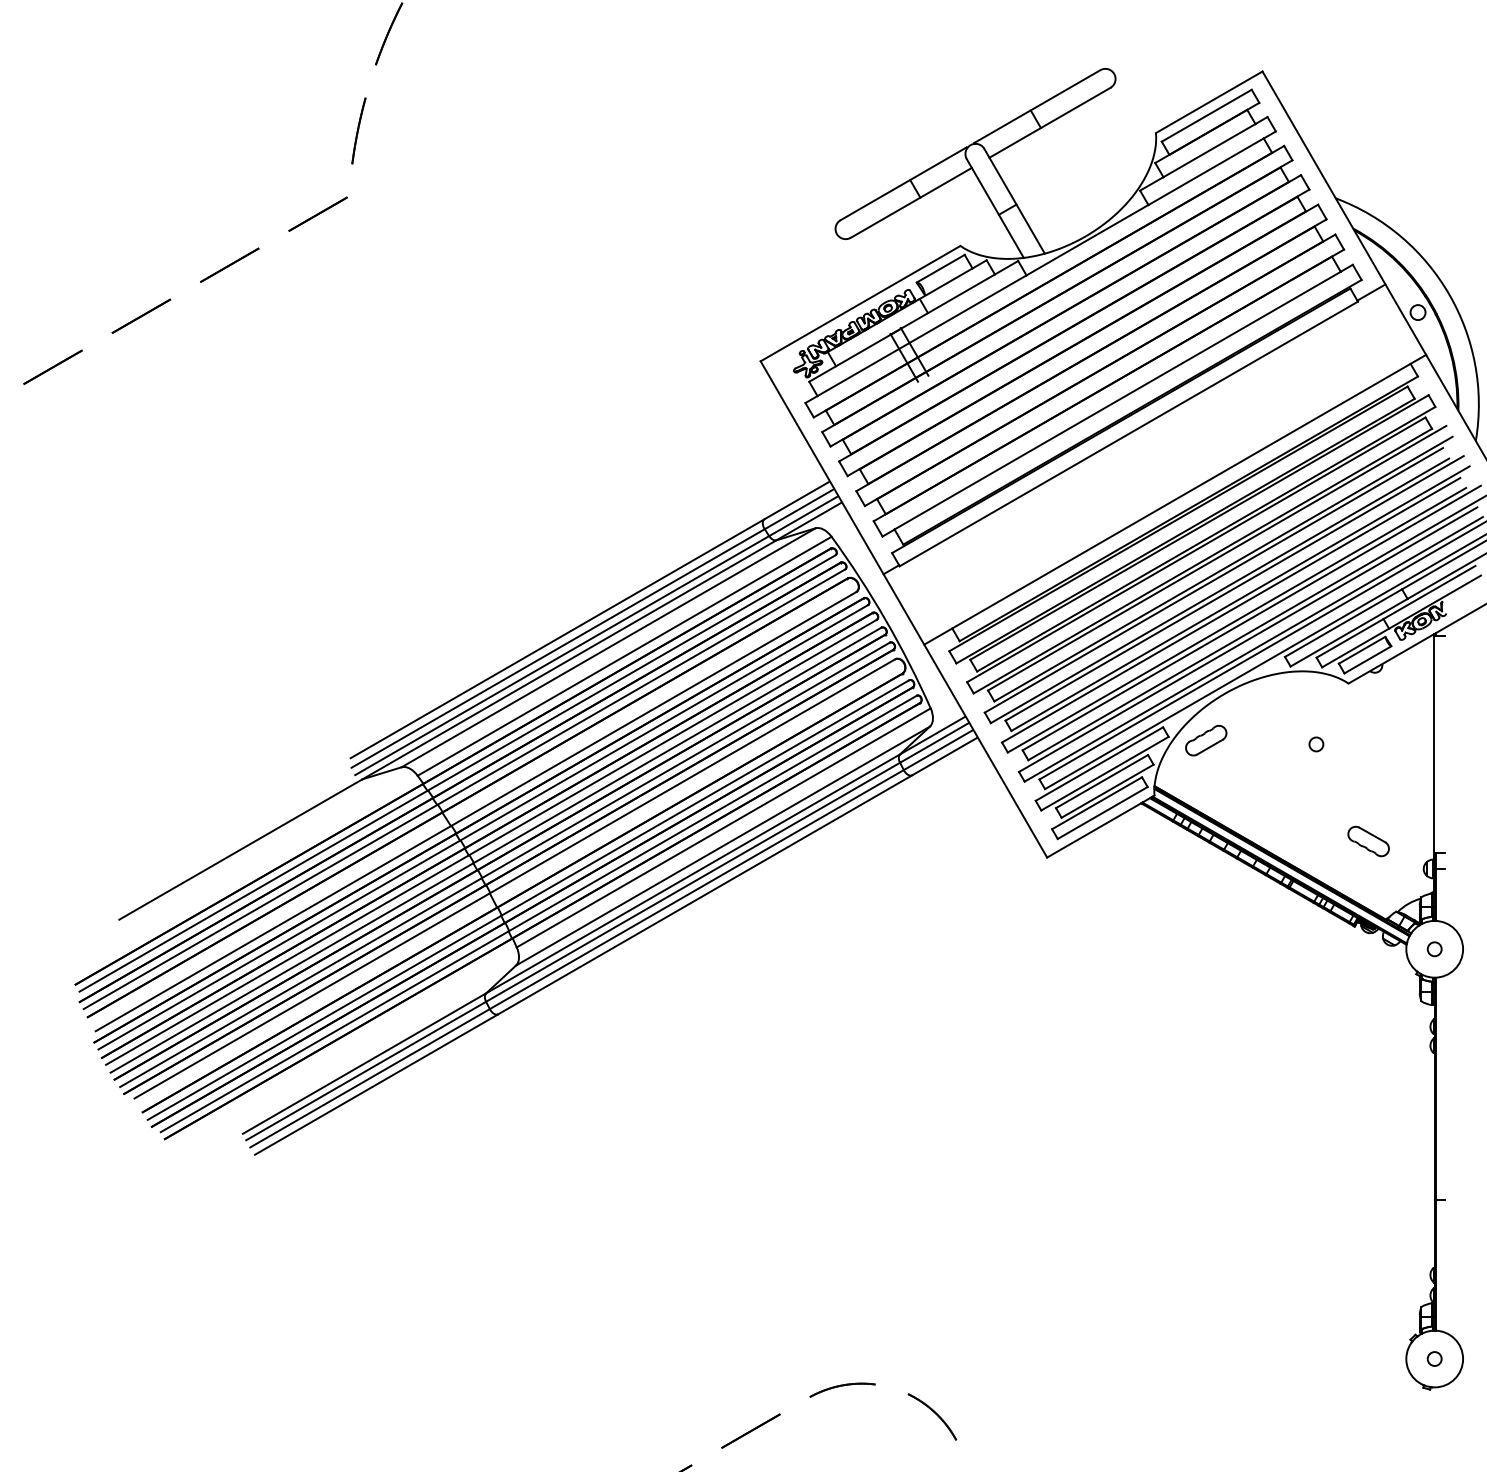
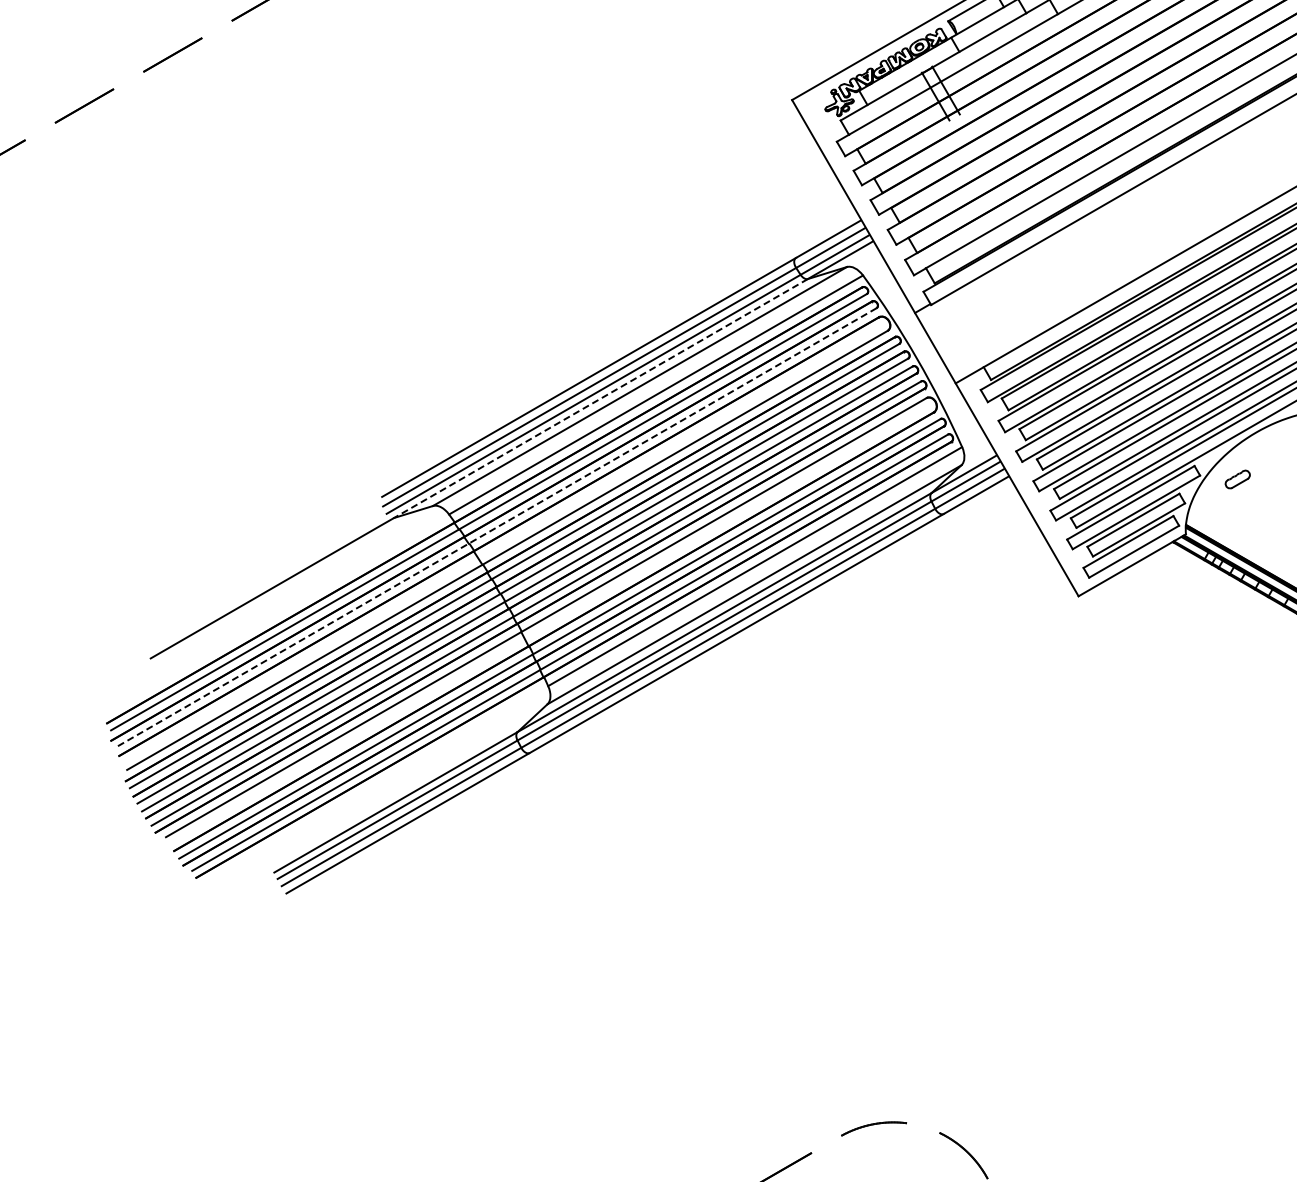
line: (569, 660) -> (600, 399), solid -> dashed
part: (1206, 740) -> (1237, 479), size x0.6
line: (464, 789) -> (495, 528), solid -> dashed

